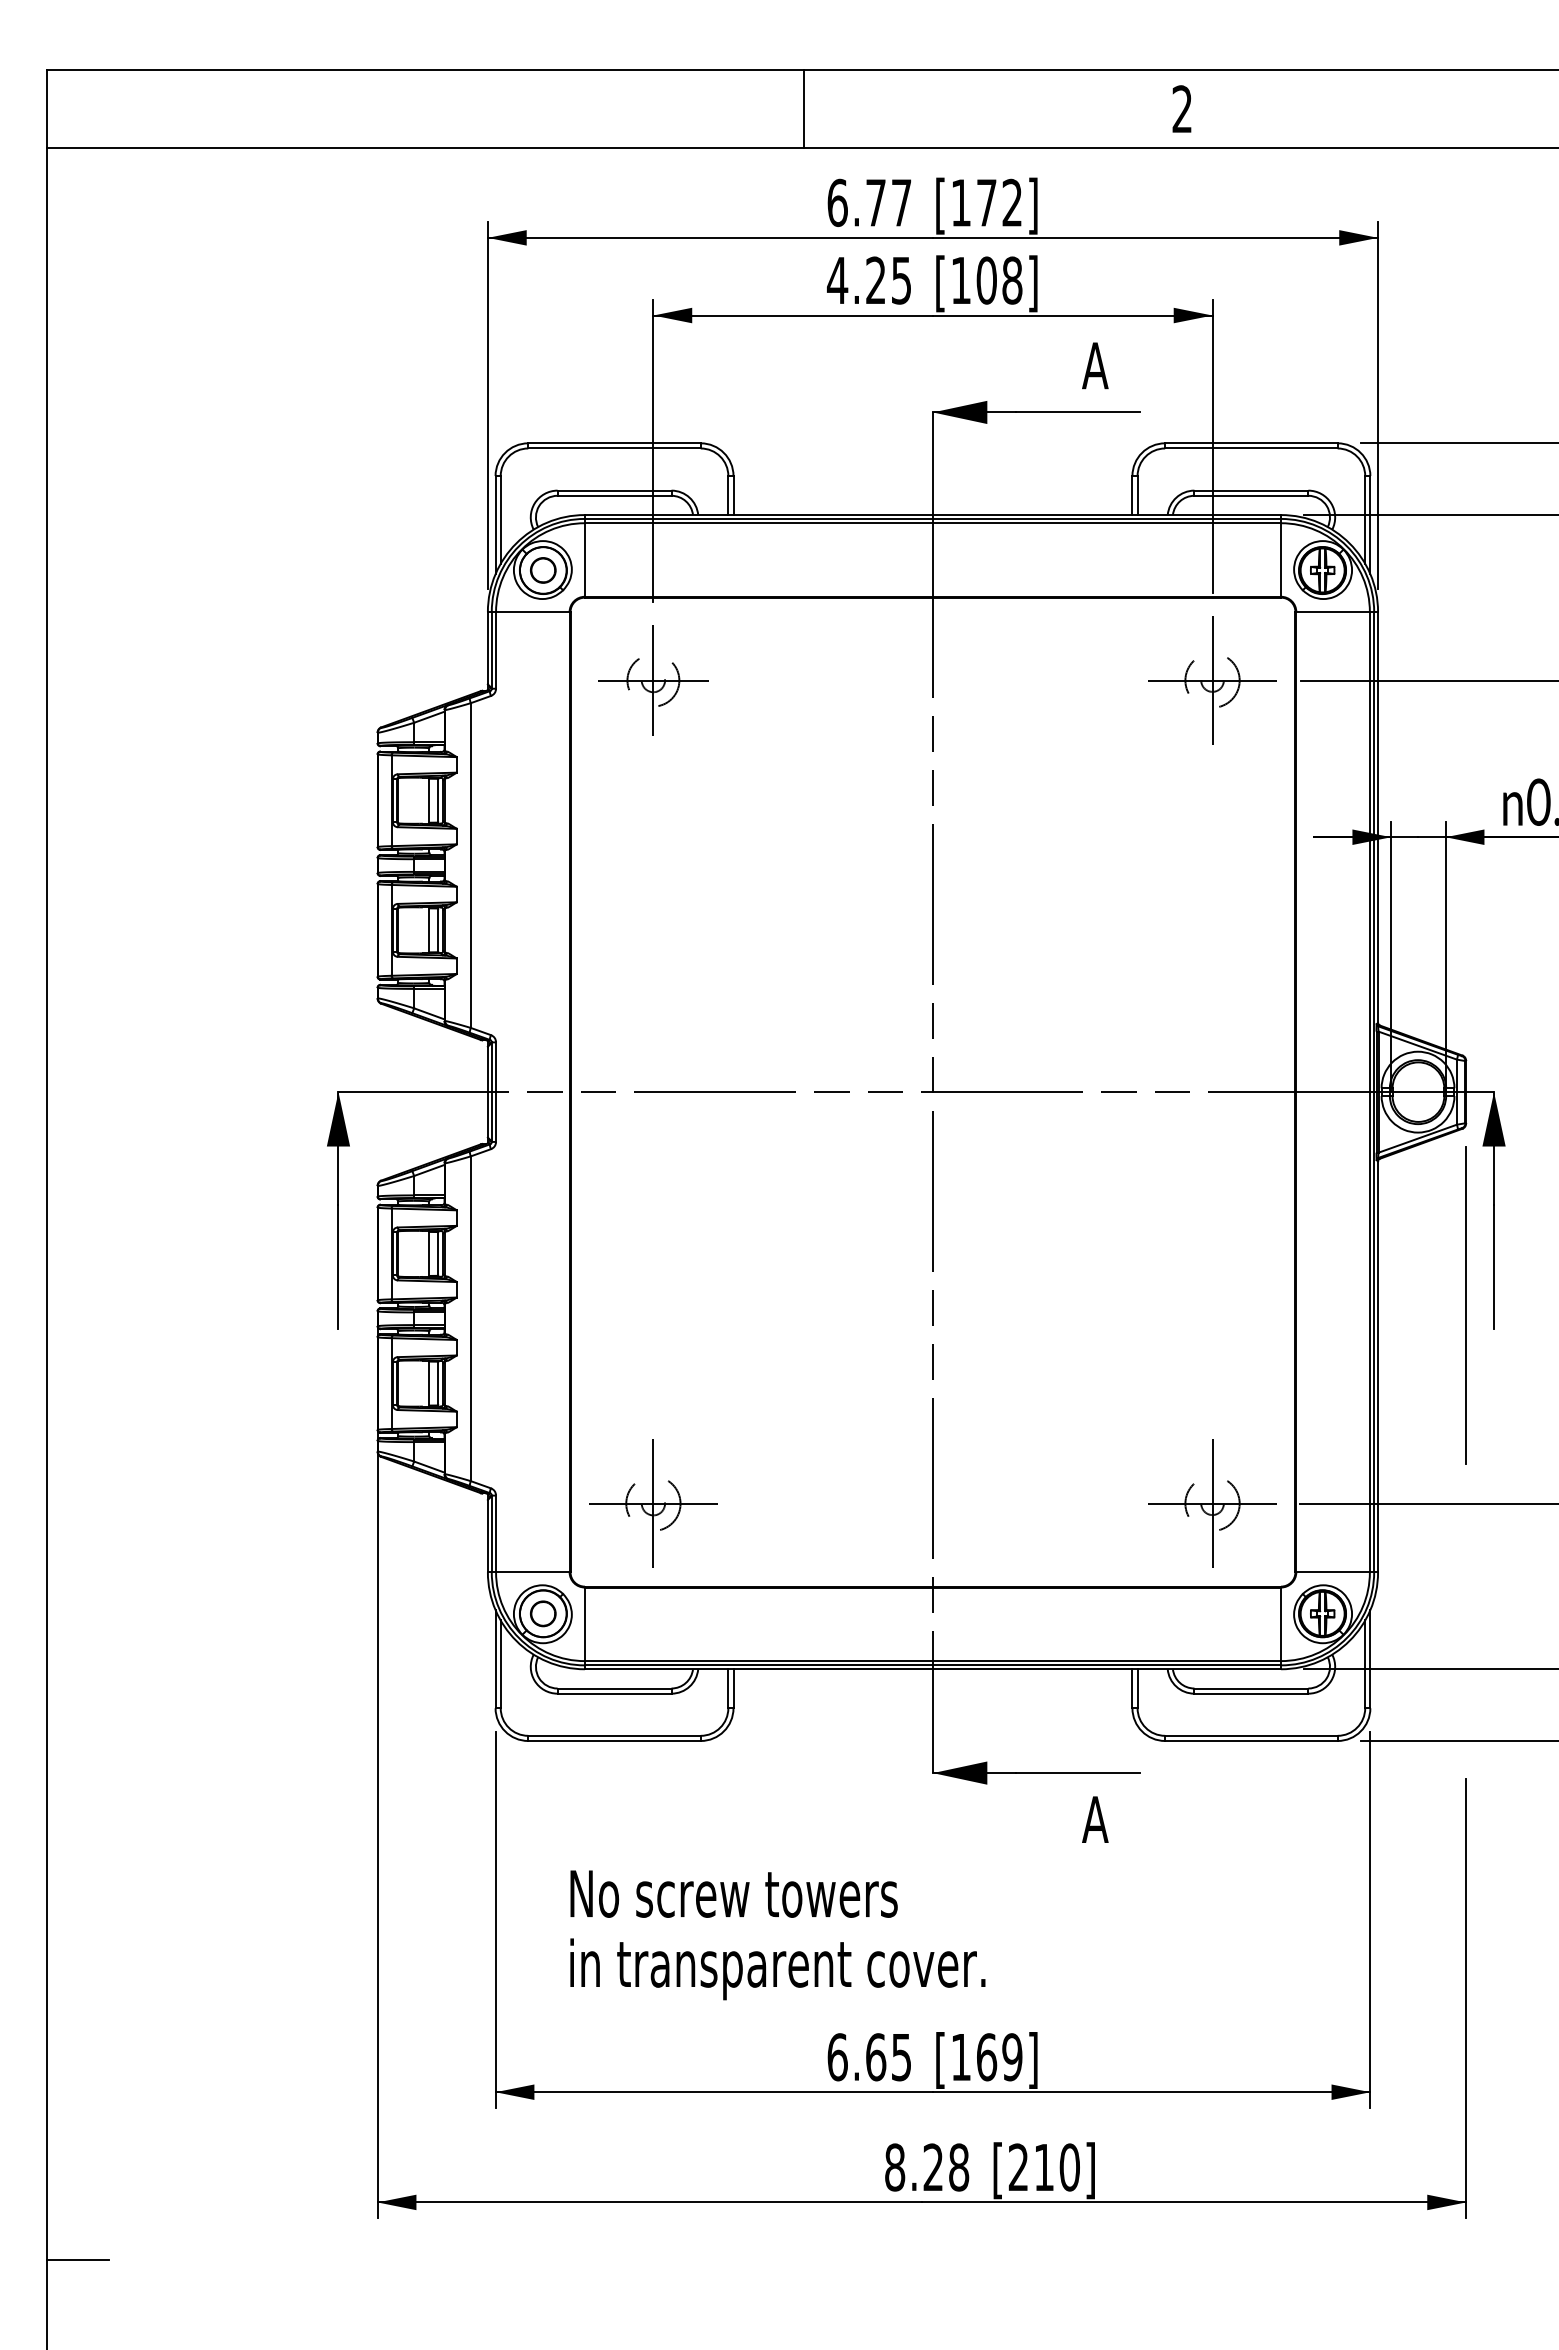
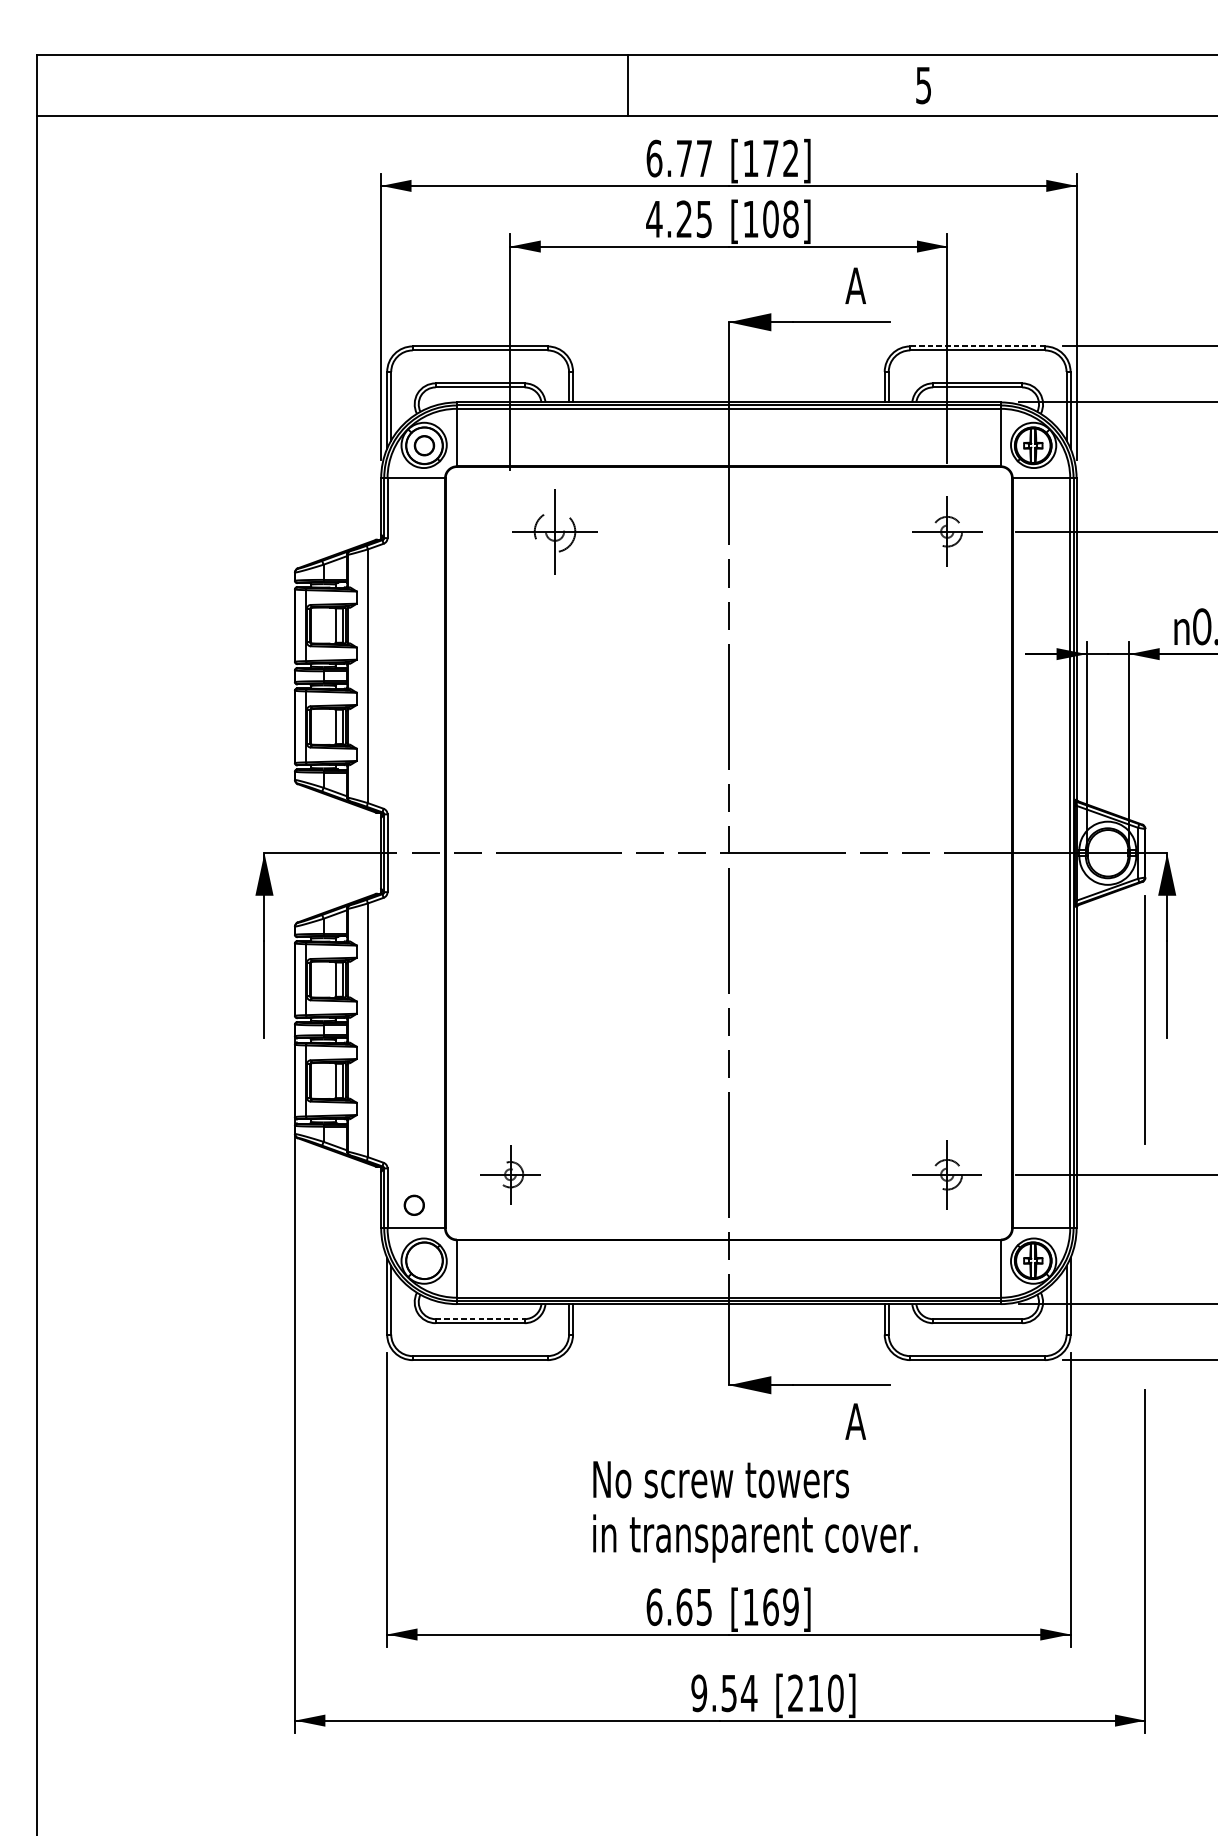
text: (1181, 109) -> (923, 85), 2 -> 5
line: (1250, 443) -> (976, 346), solid -> dashed
part: (653, 680) -> (555, 531), moved
part: (1212, 680) -> (947, 531), size x0.7
part: (653, 1503) -> (510, 1174), size x0.6
part: (1212, 1503) -> (947, 1174), size x0.7
part: (543, 1613) -> (414, 1205), moved
line: (614, 1688) -> (480, 1319), solid -> dashed
text: (777, 1935) -> (755, 1512), moved
text: (927, 2167) -> (724, 1693), 8.28 -> 9.54
line: (77, 2260) -> (60, 1765), removed

